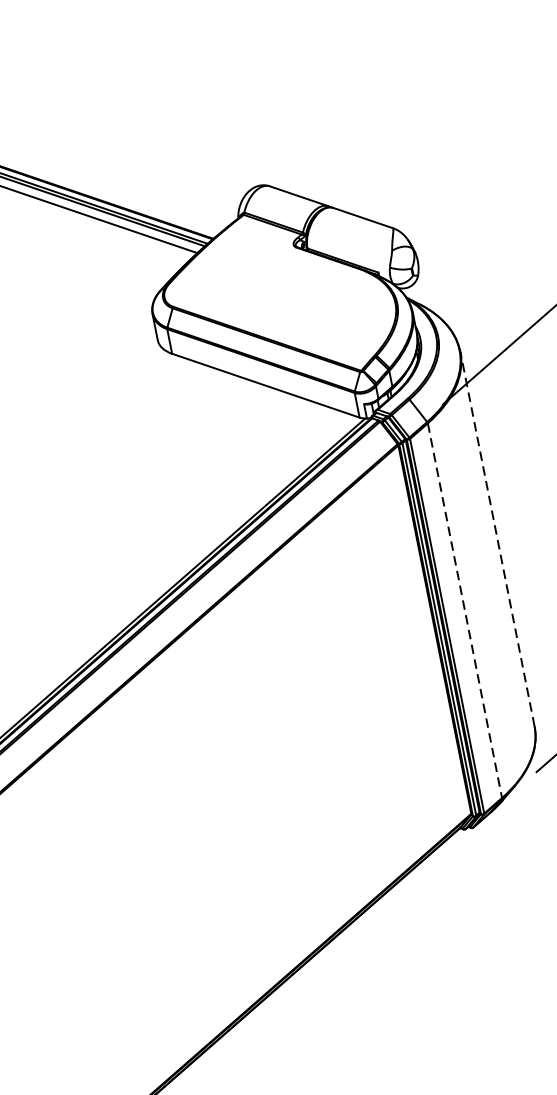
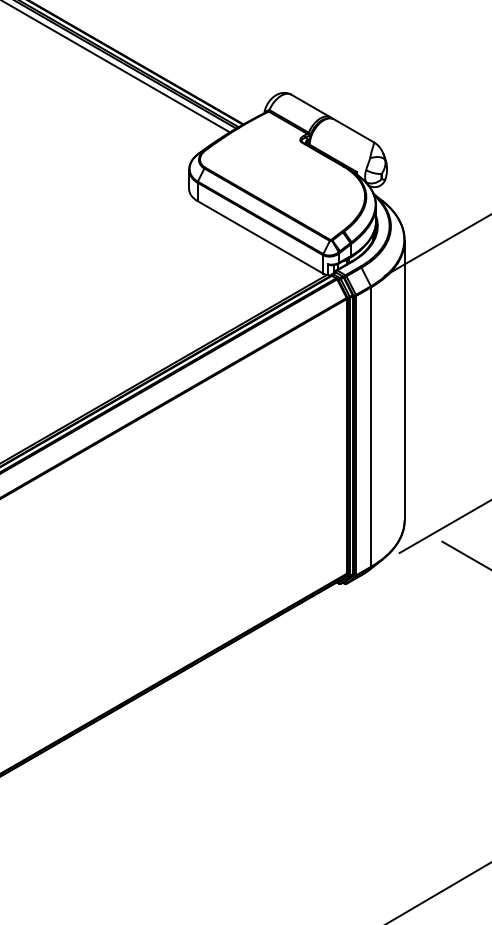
line: (497, 539) -> (404, 380), dashed -> solid
line: (465, 611) -> (371, 427), dashed -> solid

